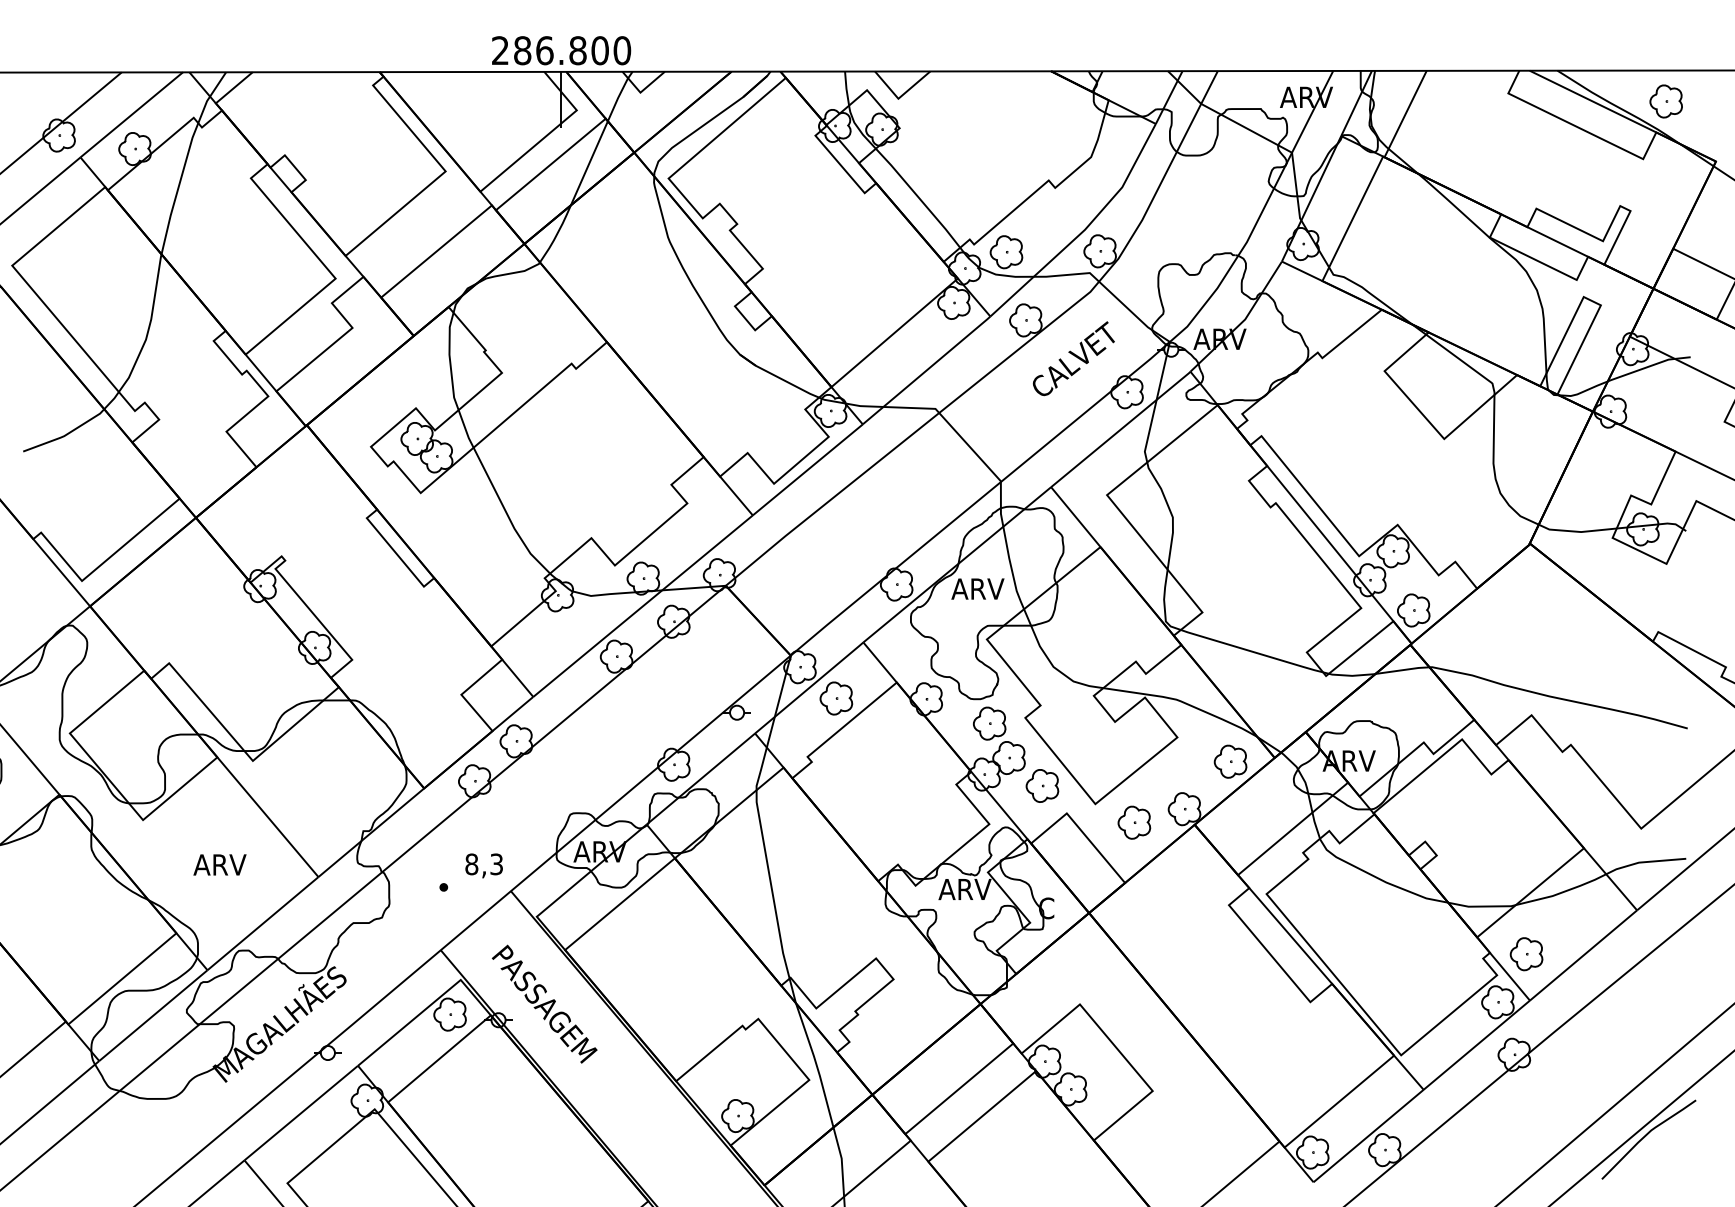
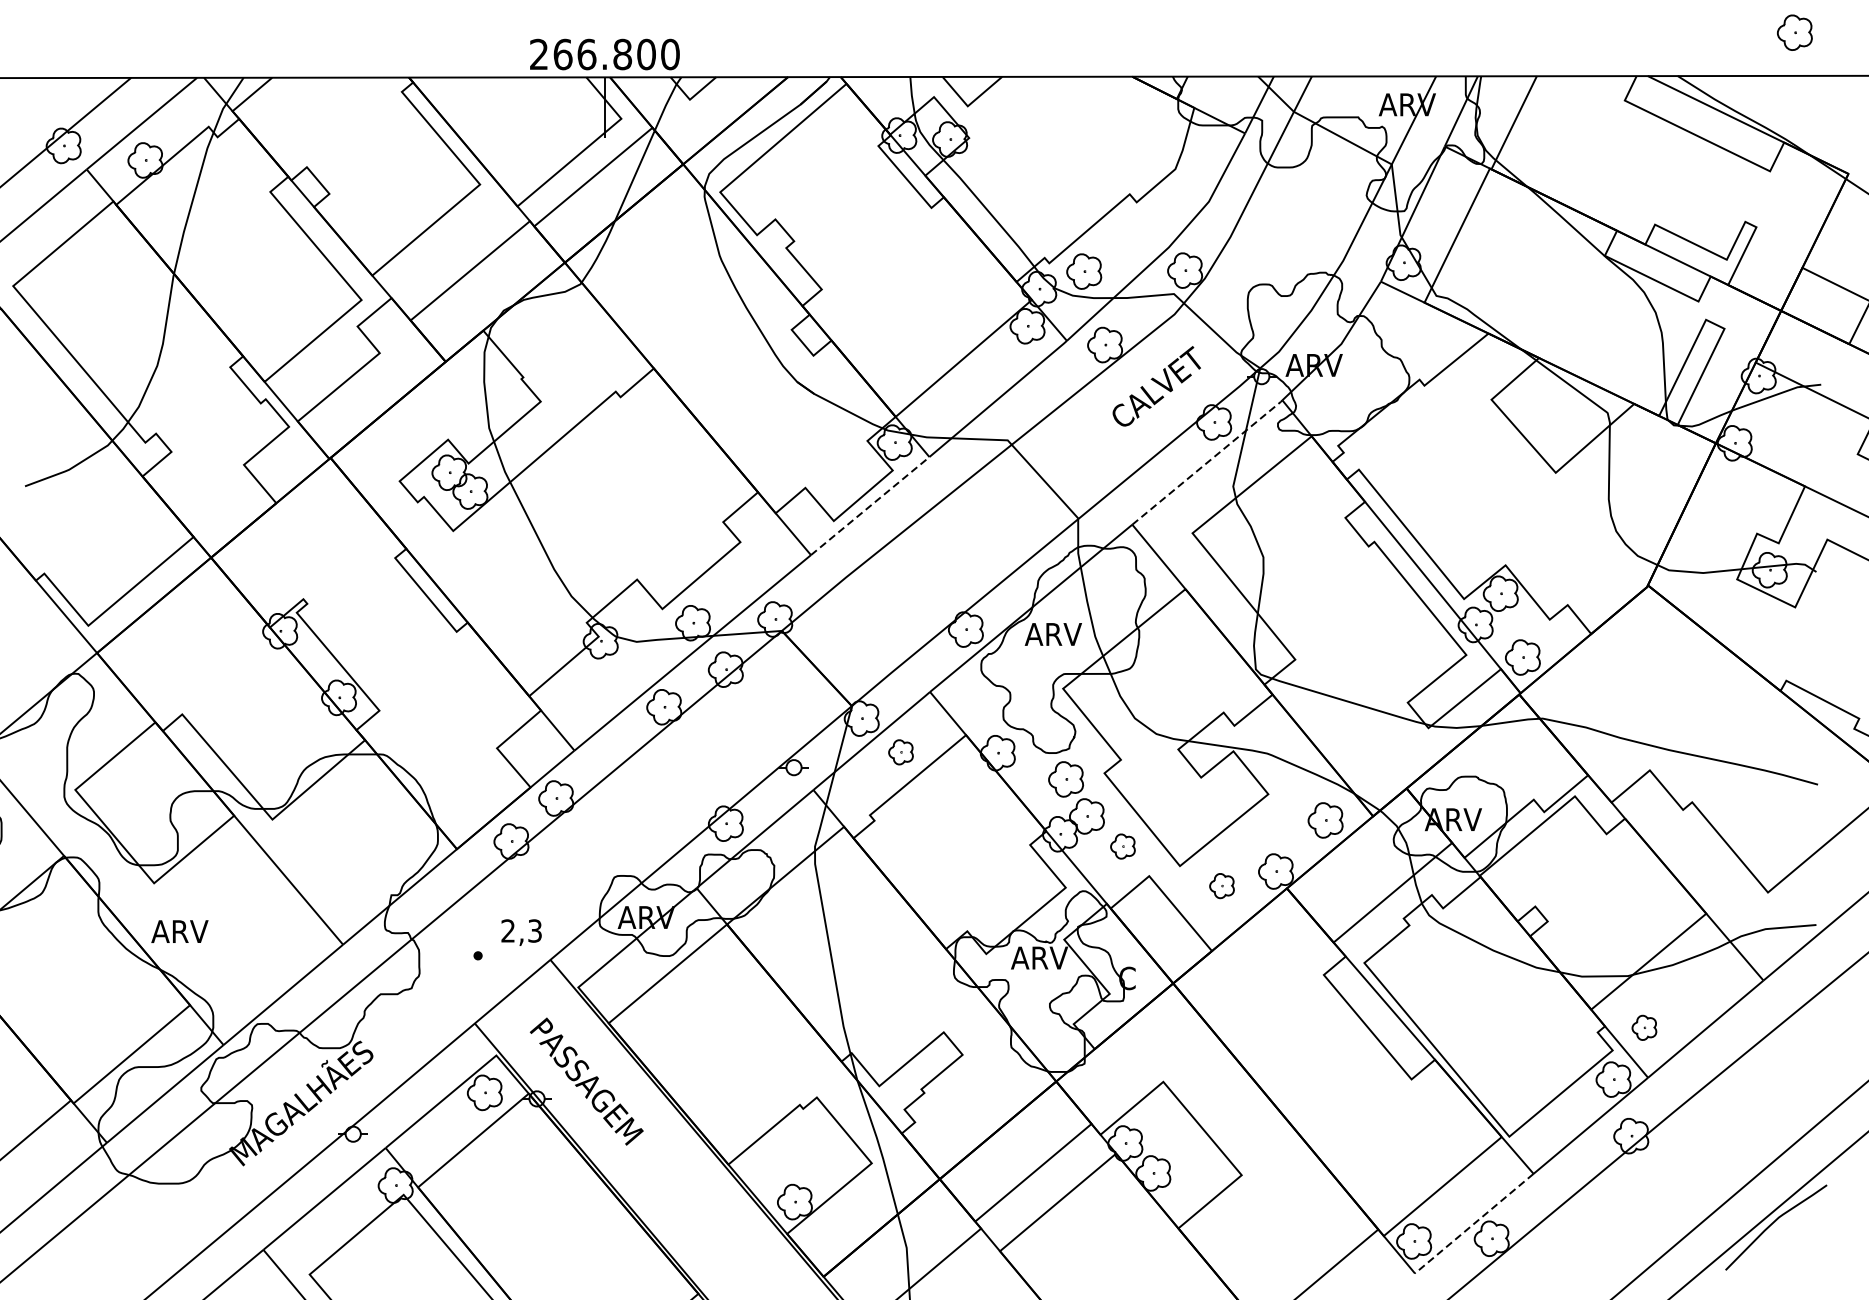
text: (522, 50) -> (562, 54), 286.800 -> 266.800
part: (1665, 101) -> (1794, 32), moved
line: (1121, 428) -> (1208, 461), solid -> dashed
line: (808, 469) -> (870, 505), solid -> dashed
part: (836, 698) -> (901, 752), size x0.7
part: (1042, 785) -> (1123, 846), size x0.7
part: (1134, 822) -> (1222, 885), size x0.7
text: (219, 864) -> (179, 931), moved
text: (471, 864) -> (507, 931), 8,3 -> 2,3
part: (1526, 954) -> (1644, 1028), size x0.7
line: (1368, 1136) -> (1474, 1224), solid -> dashed

